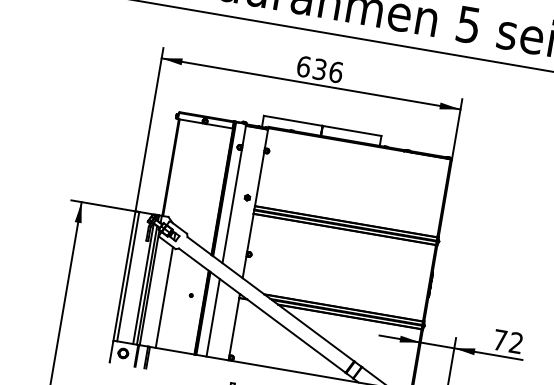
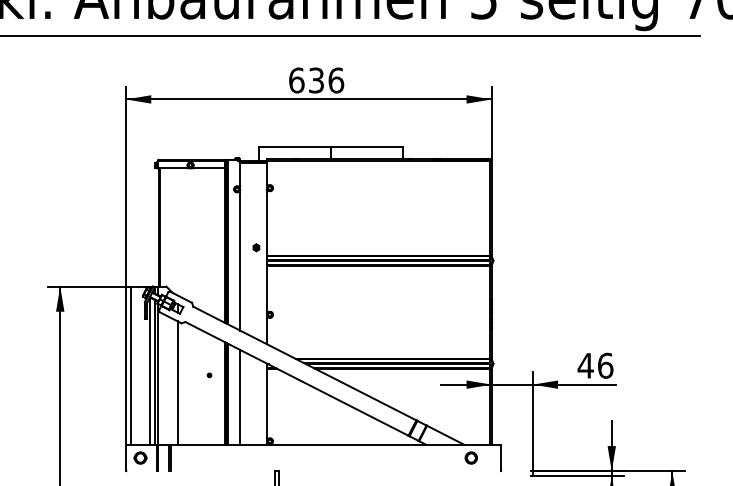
text: (508, 341) -> (595, 365), 72 -> 46

